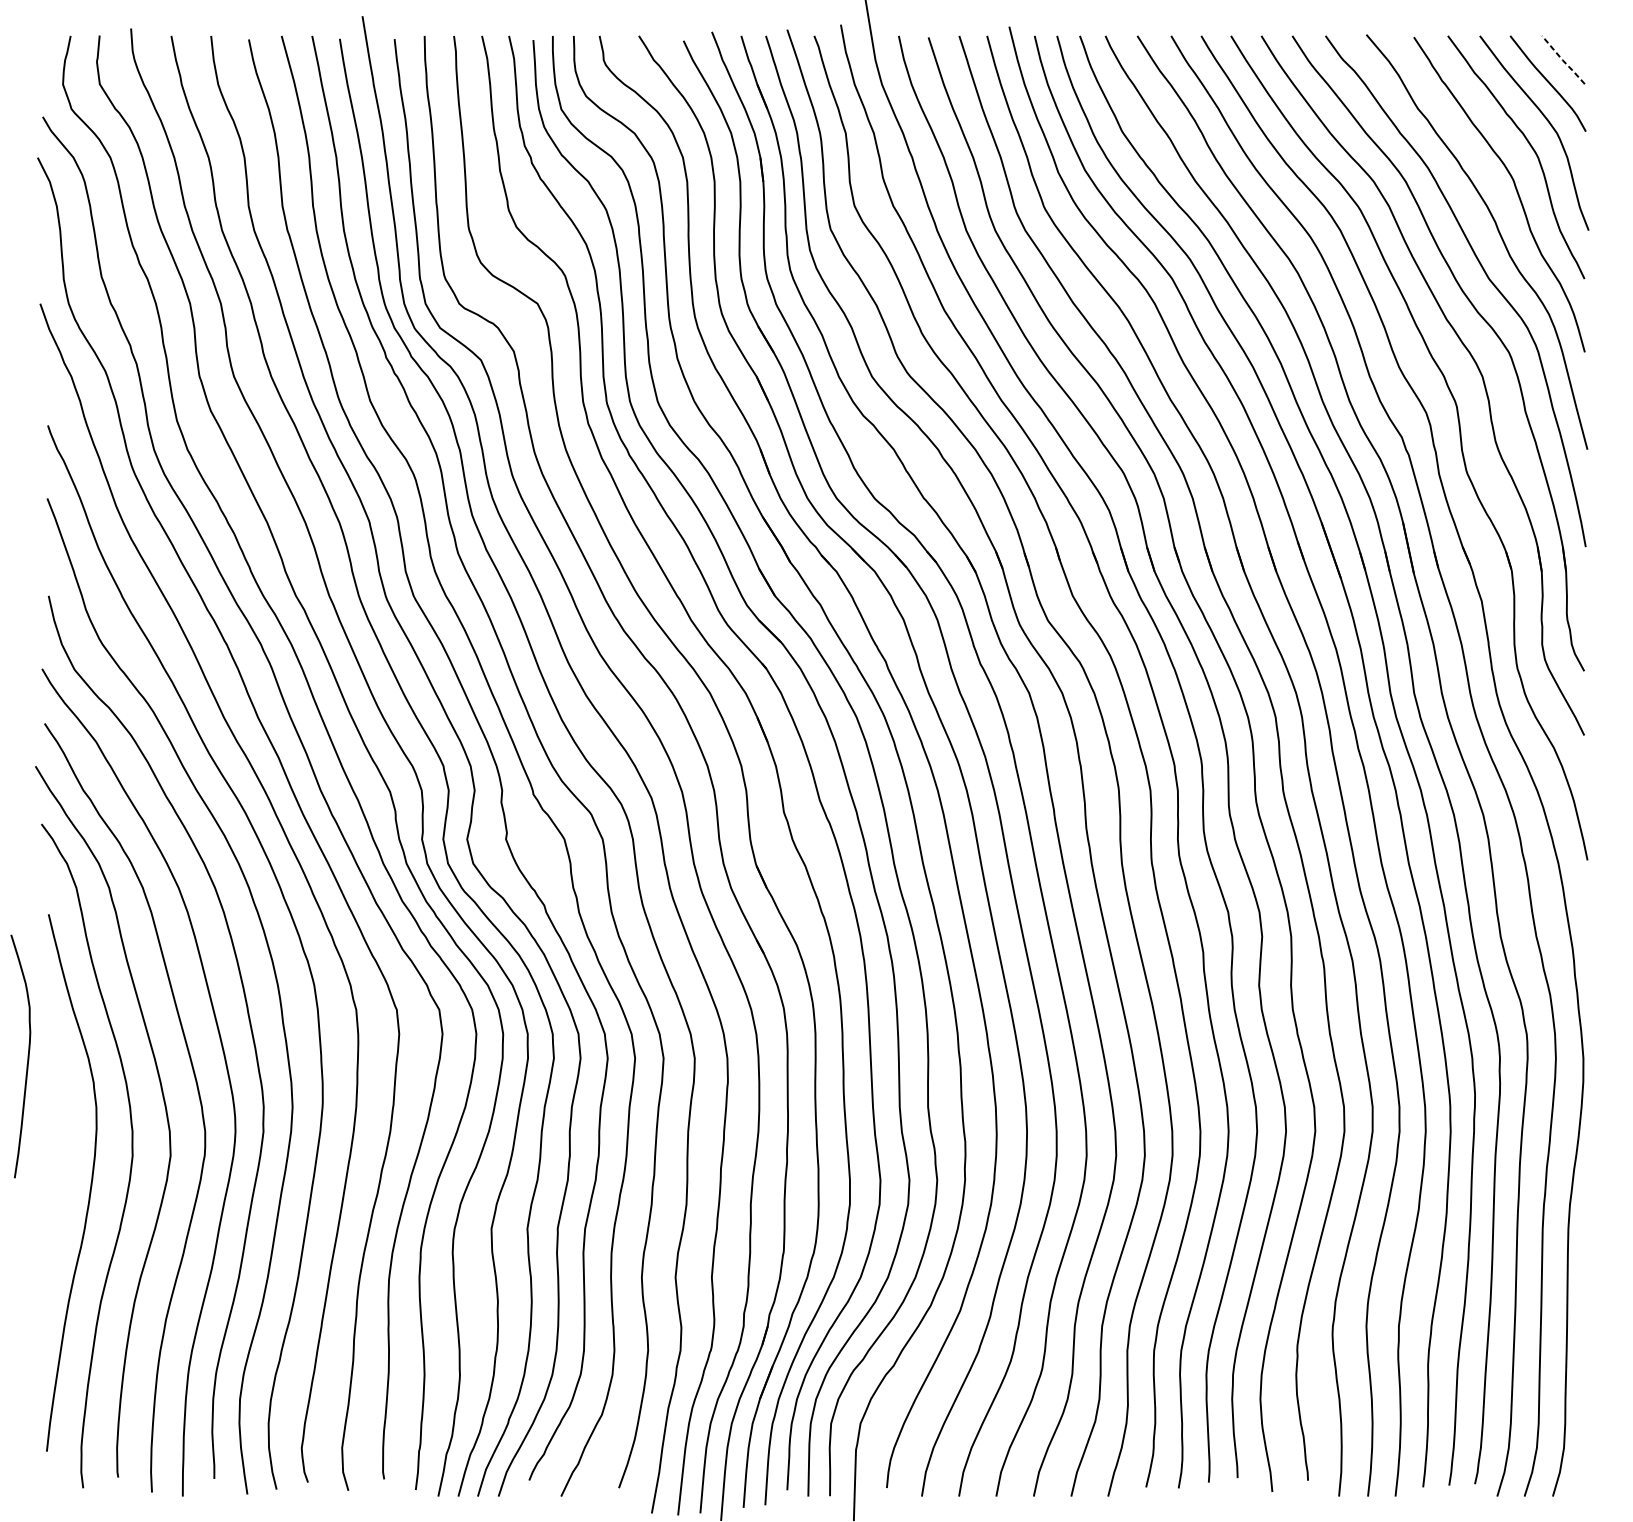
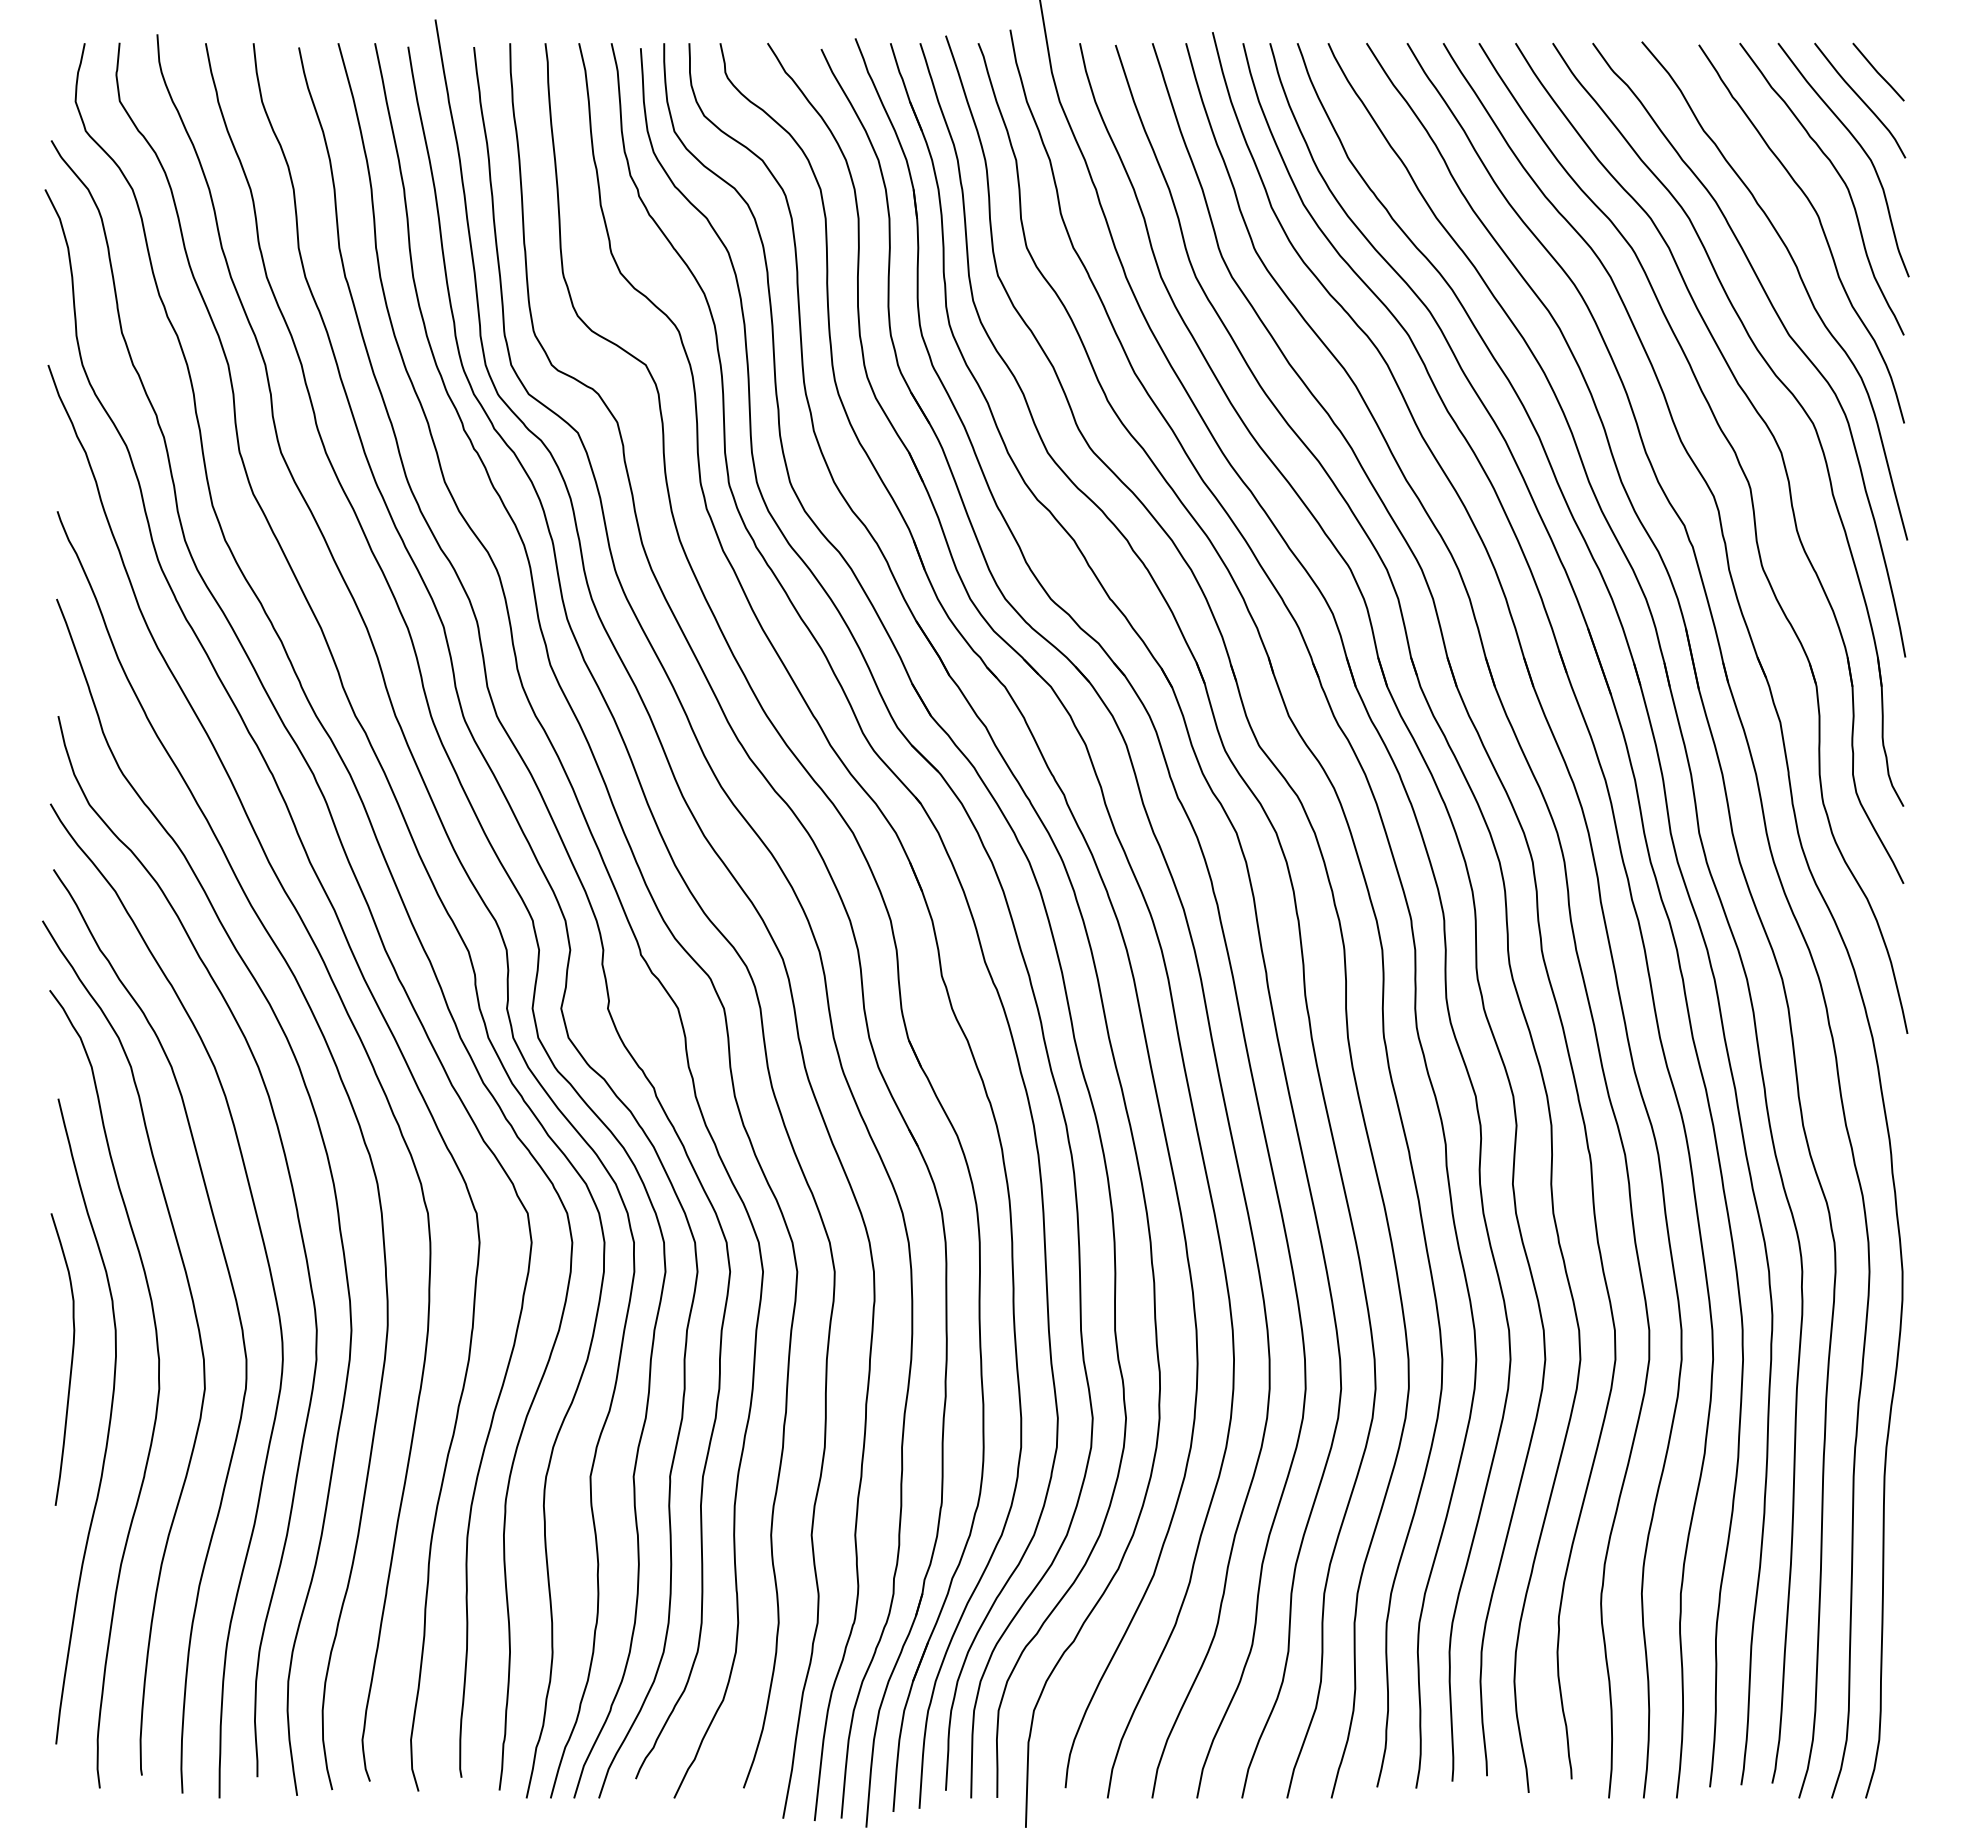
line: (1562, 60) -> (1877, 72), dashed -> solid
curve: (27, 1056) -> (71, 1359), moved

